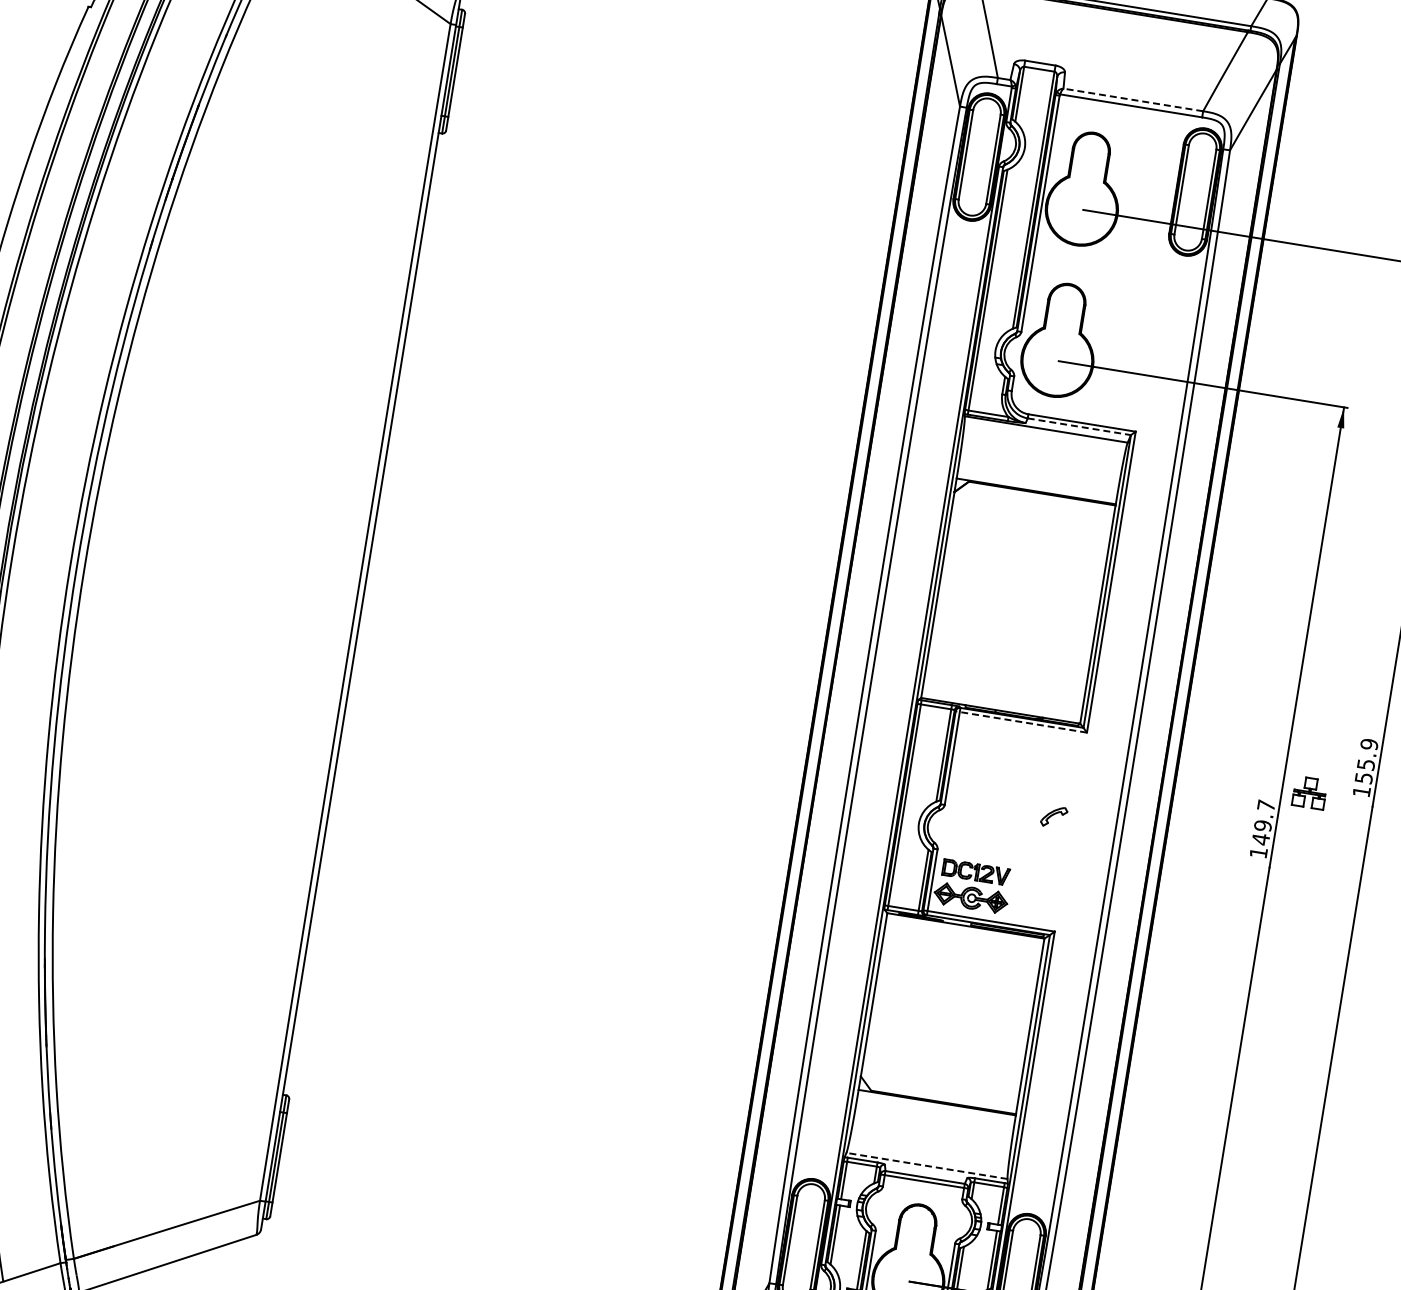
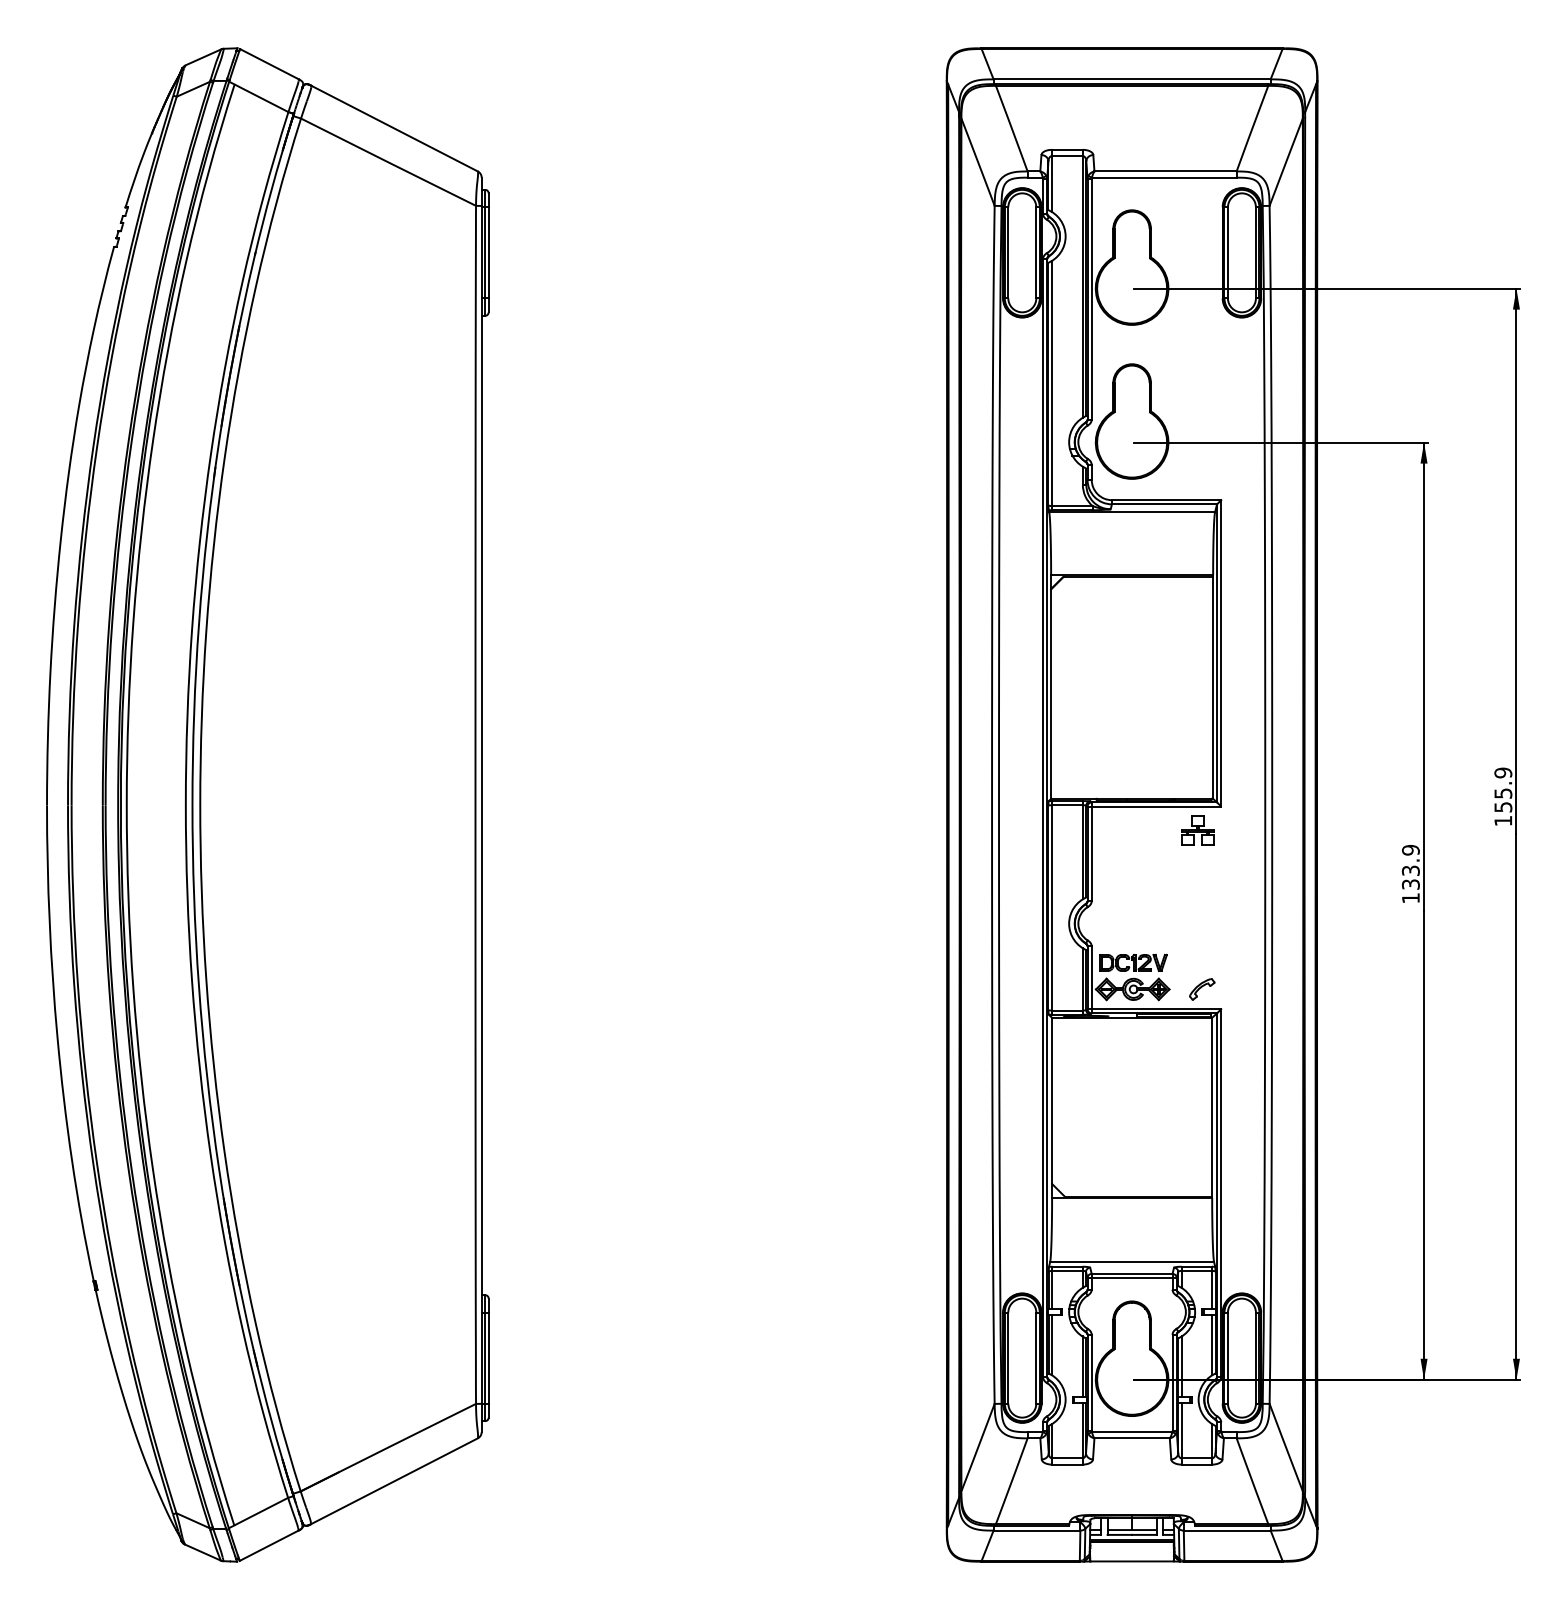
line: (1133, 99) -> (1165, 171), dashed -> solid
line: (1079, 426) -> (1164, 504), dashed -> solid
line: (1021, 721) -> (1154, 806), dashed -> solid
part: (1309, 792) -> (1197, 830), moved
part: (1054, 816) -> (1202, 989), moved
text: (1263, 822) -> (1410, 867), 149.7 -> 133.9
line: (927, 1166) -> (1132, 1262), dashed -> solid

